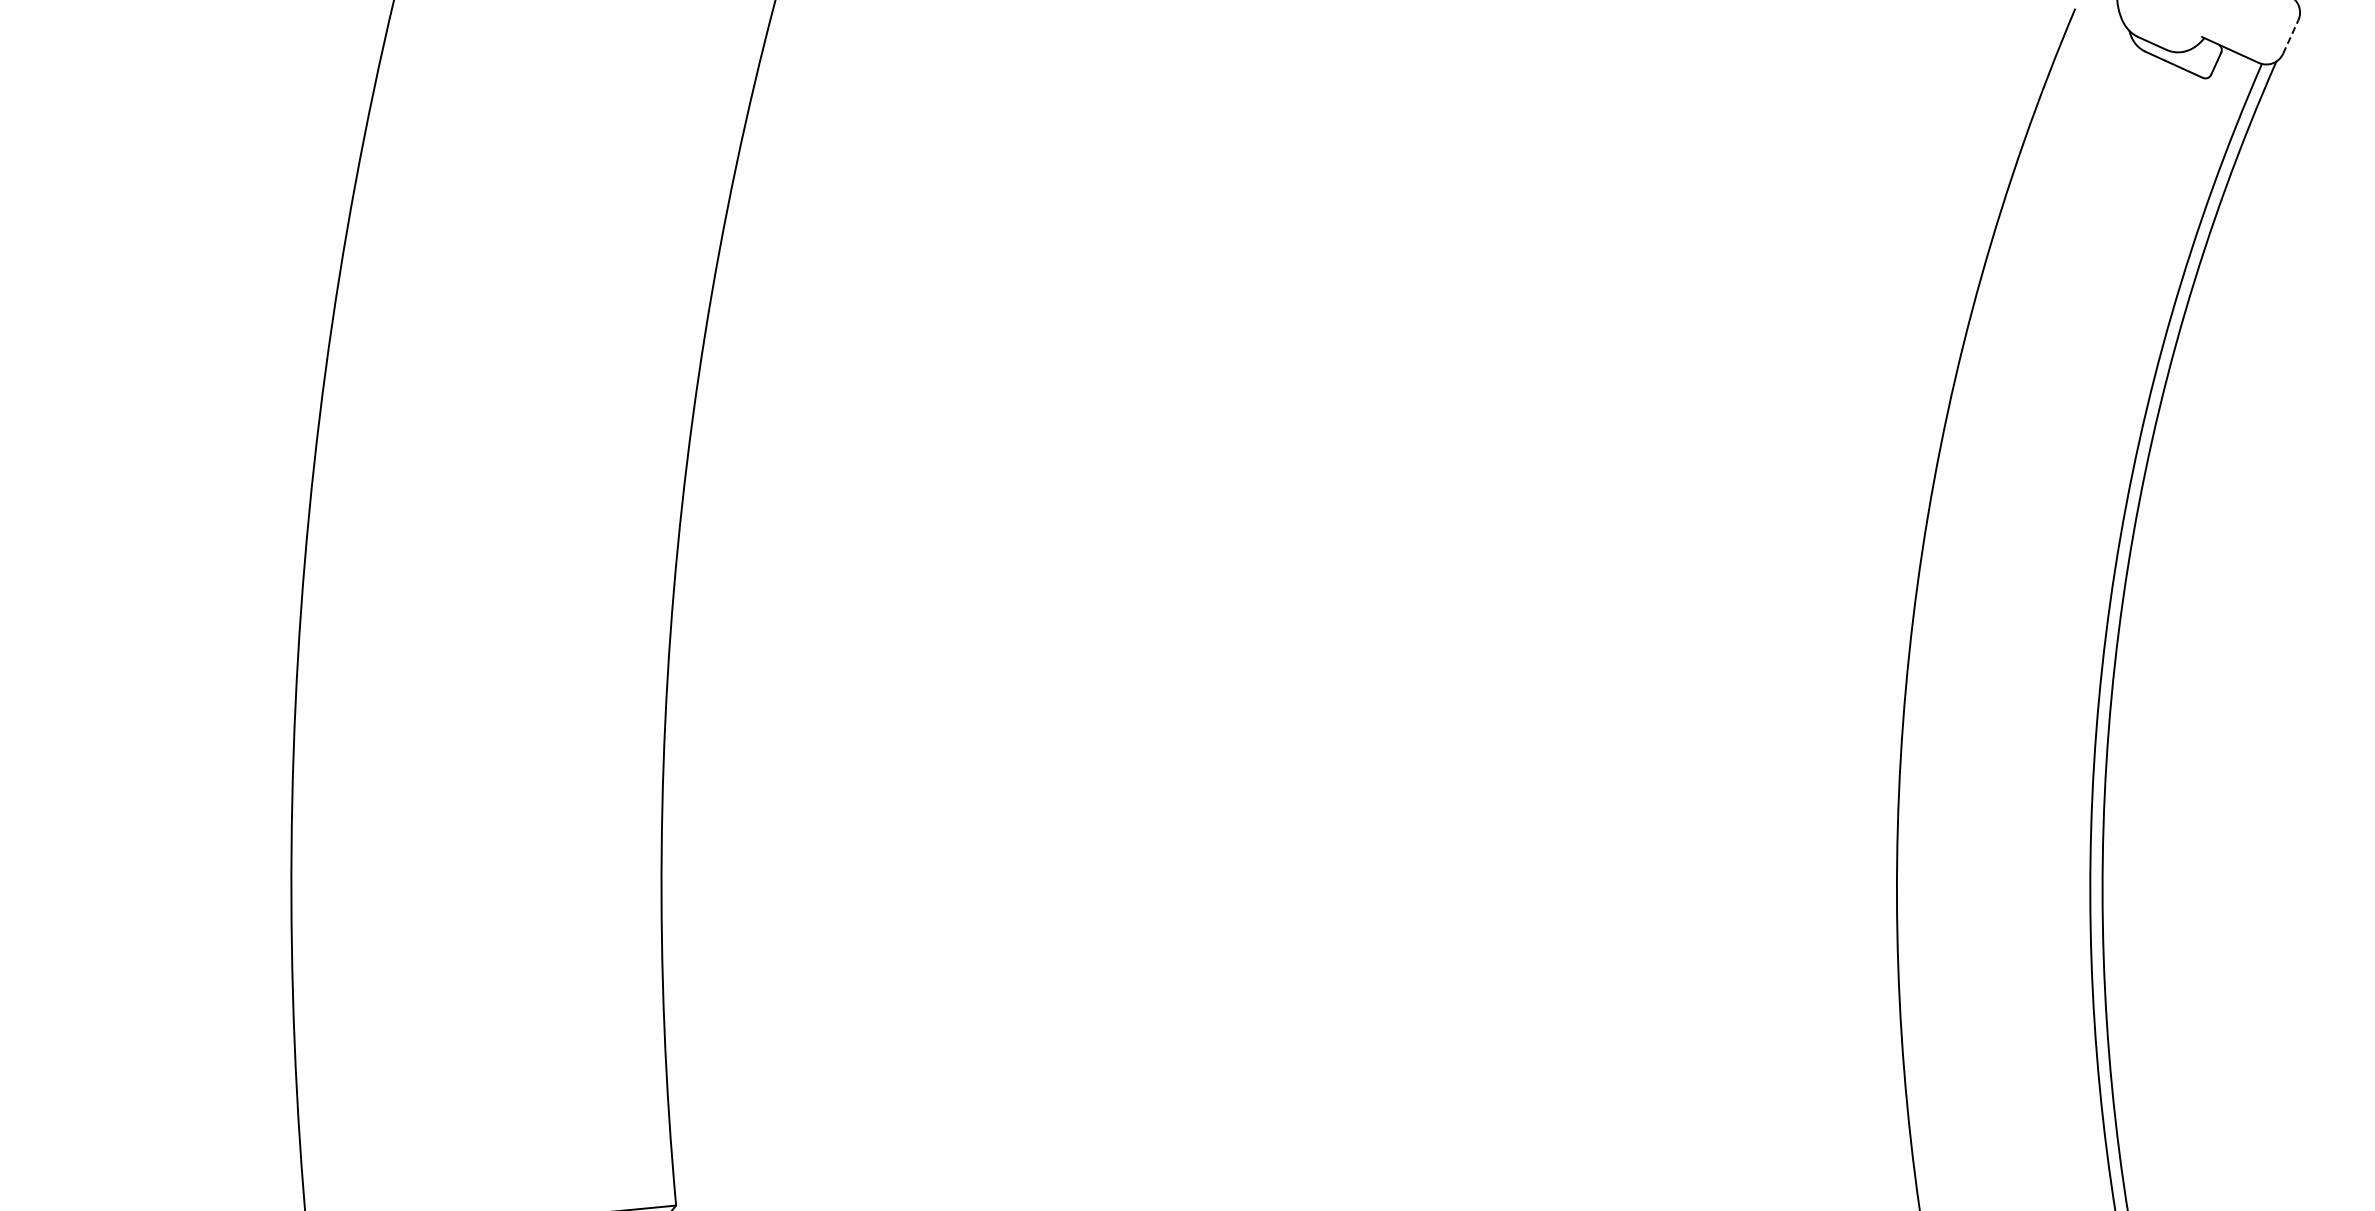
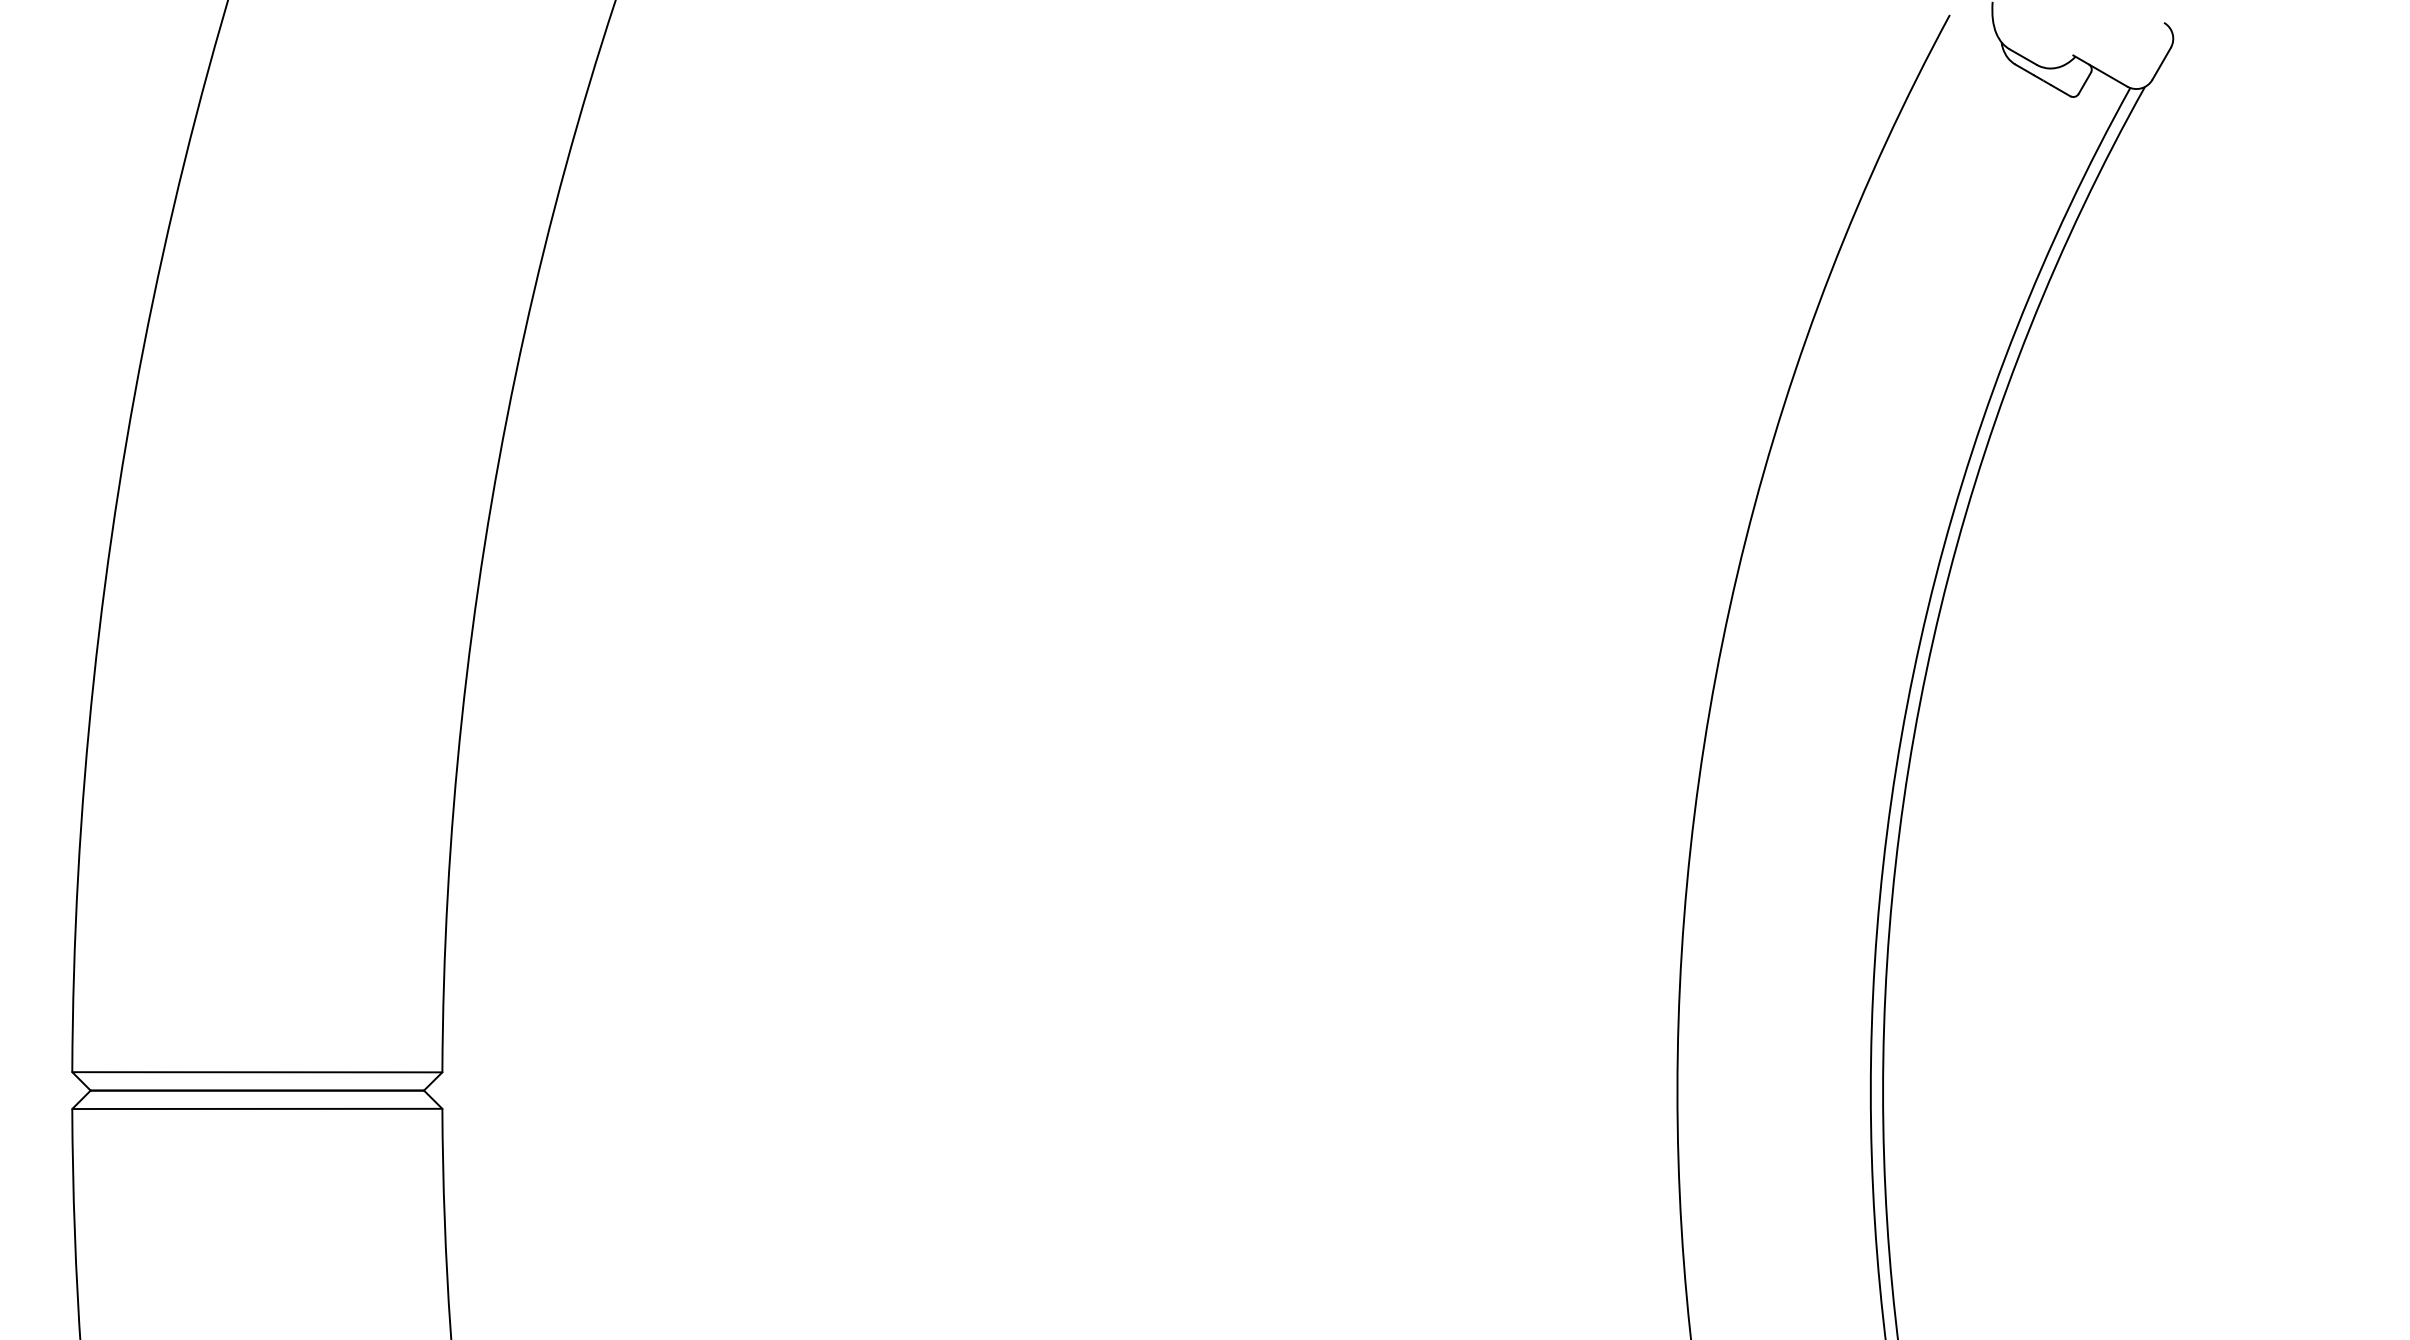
line: (2290, 36) -> (2161, 63), dashed -> solid

